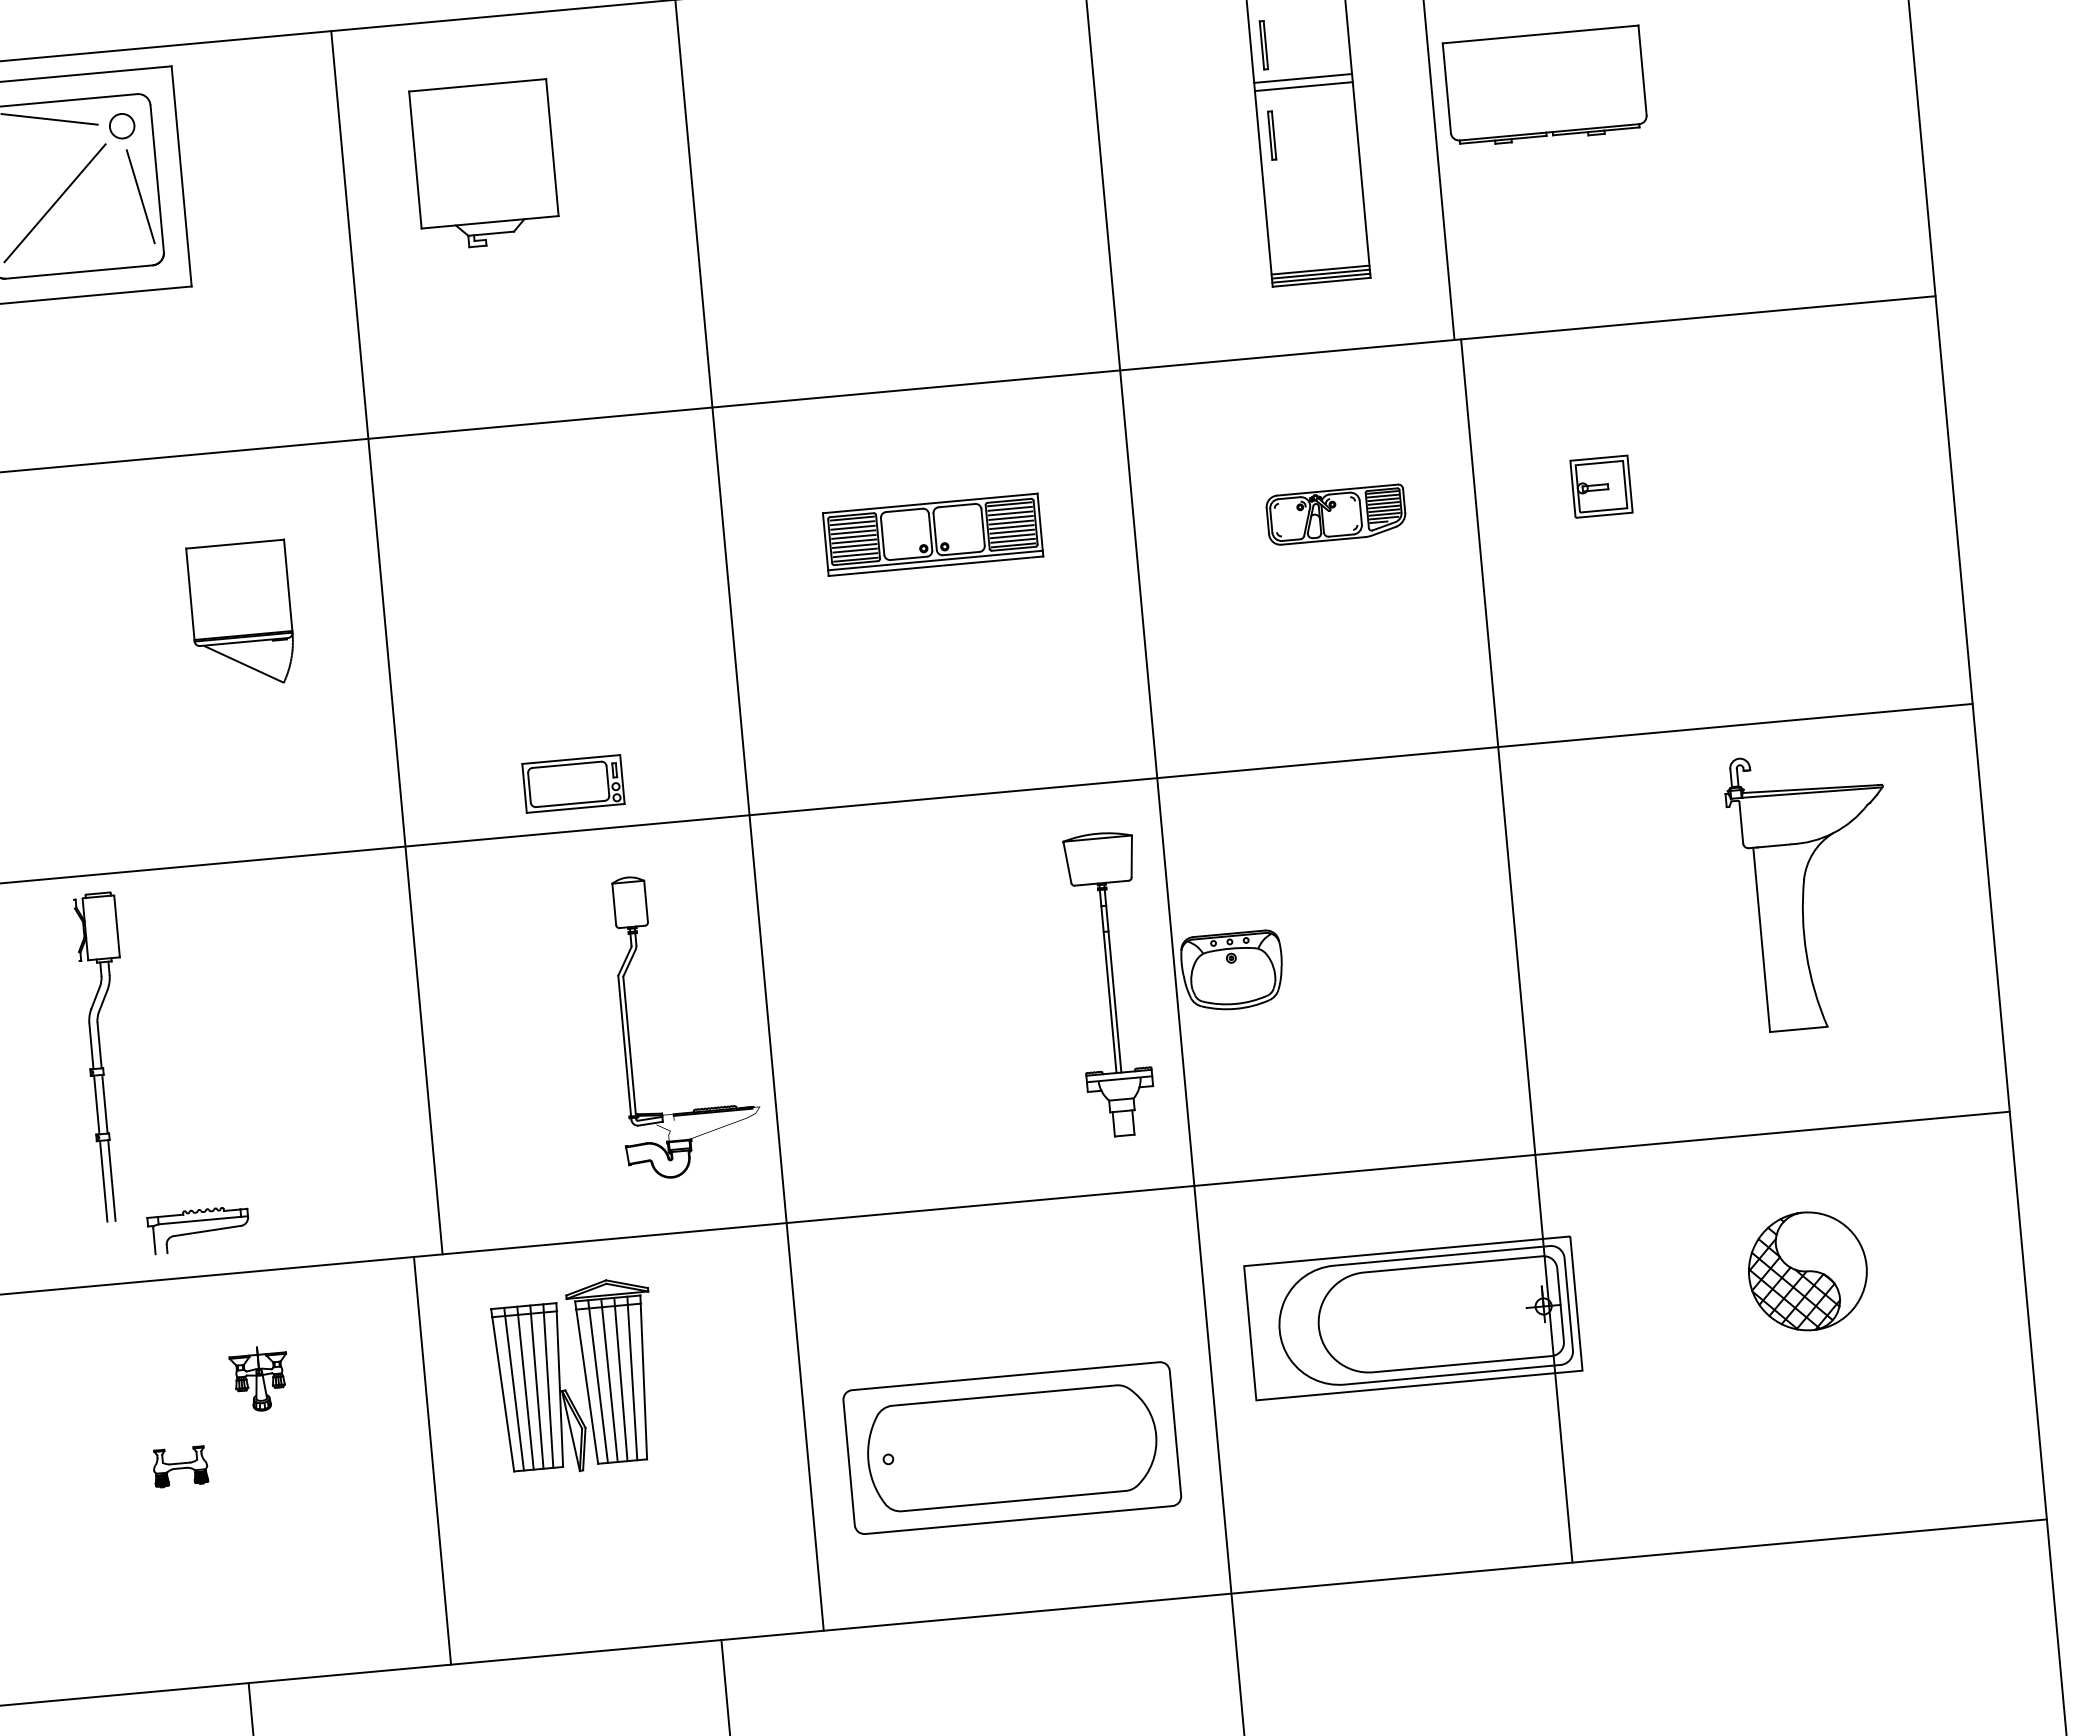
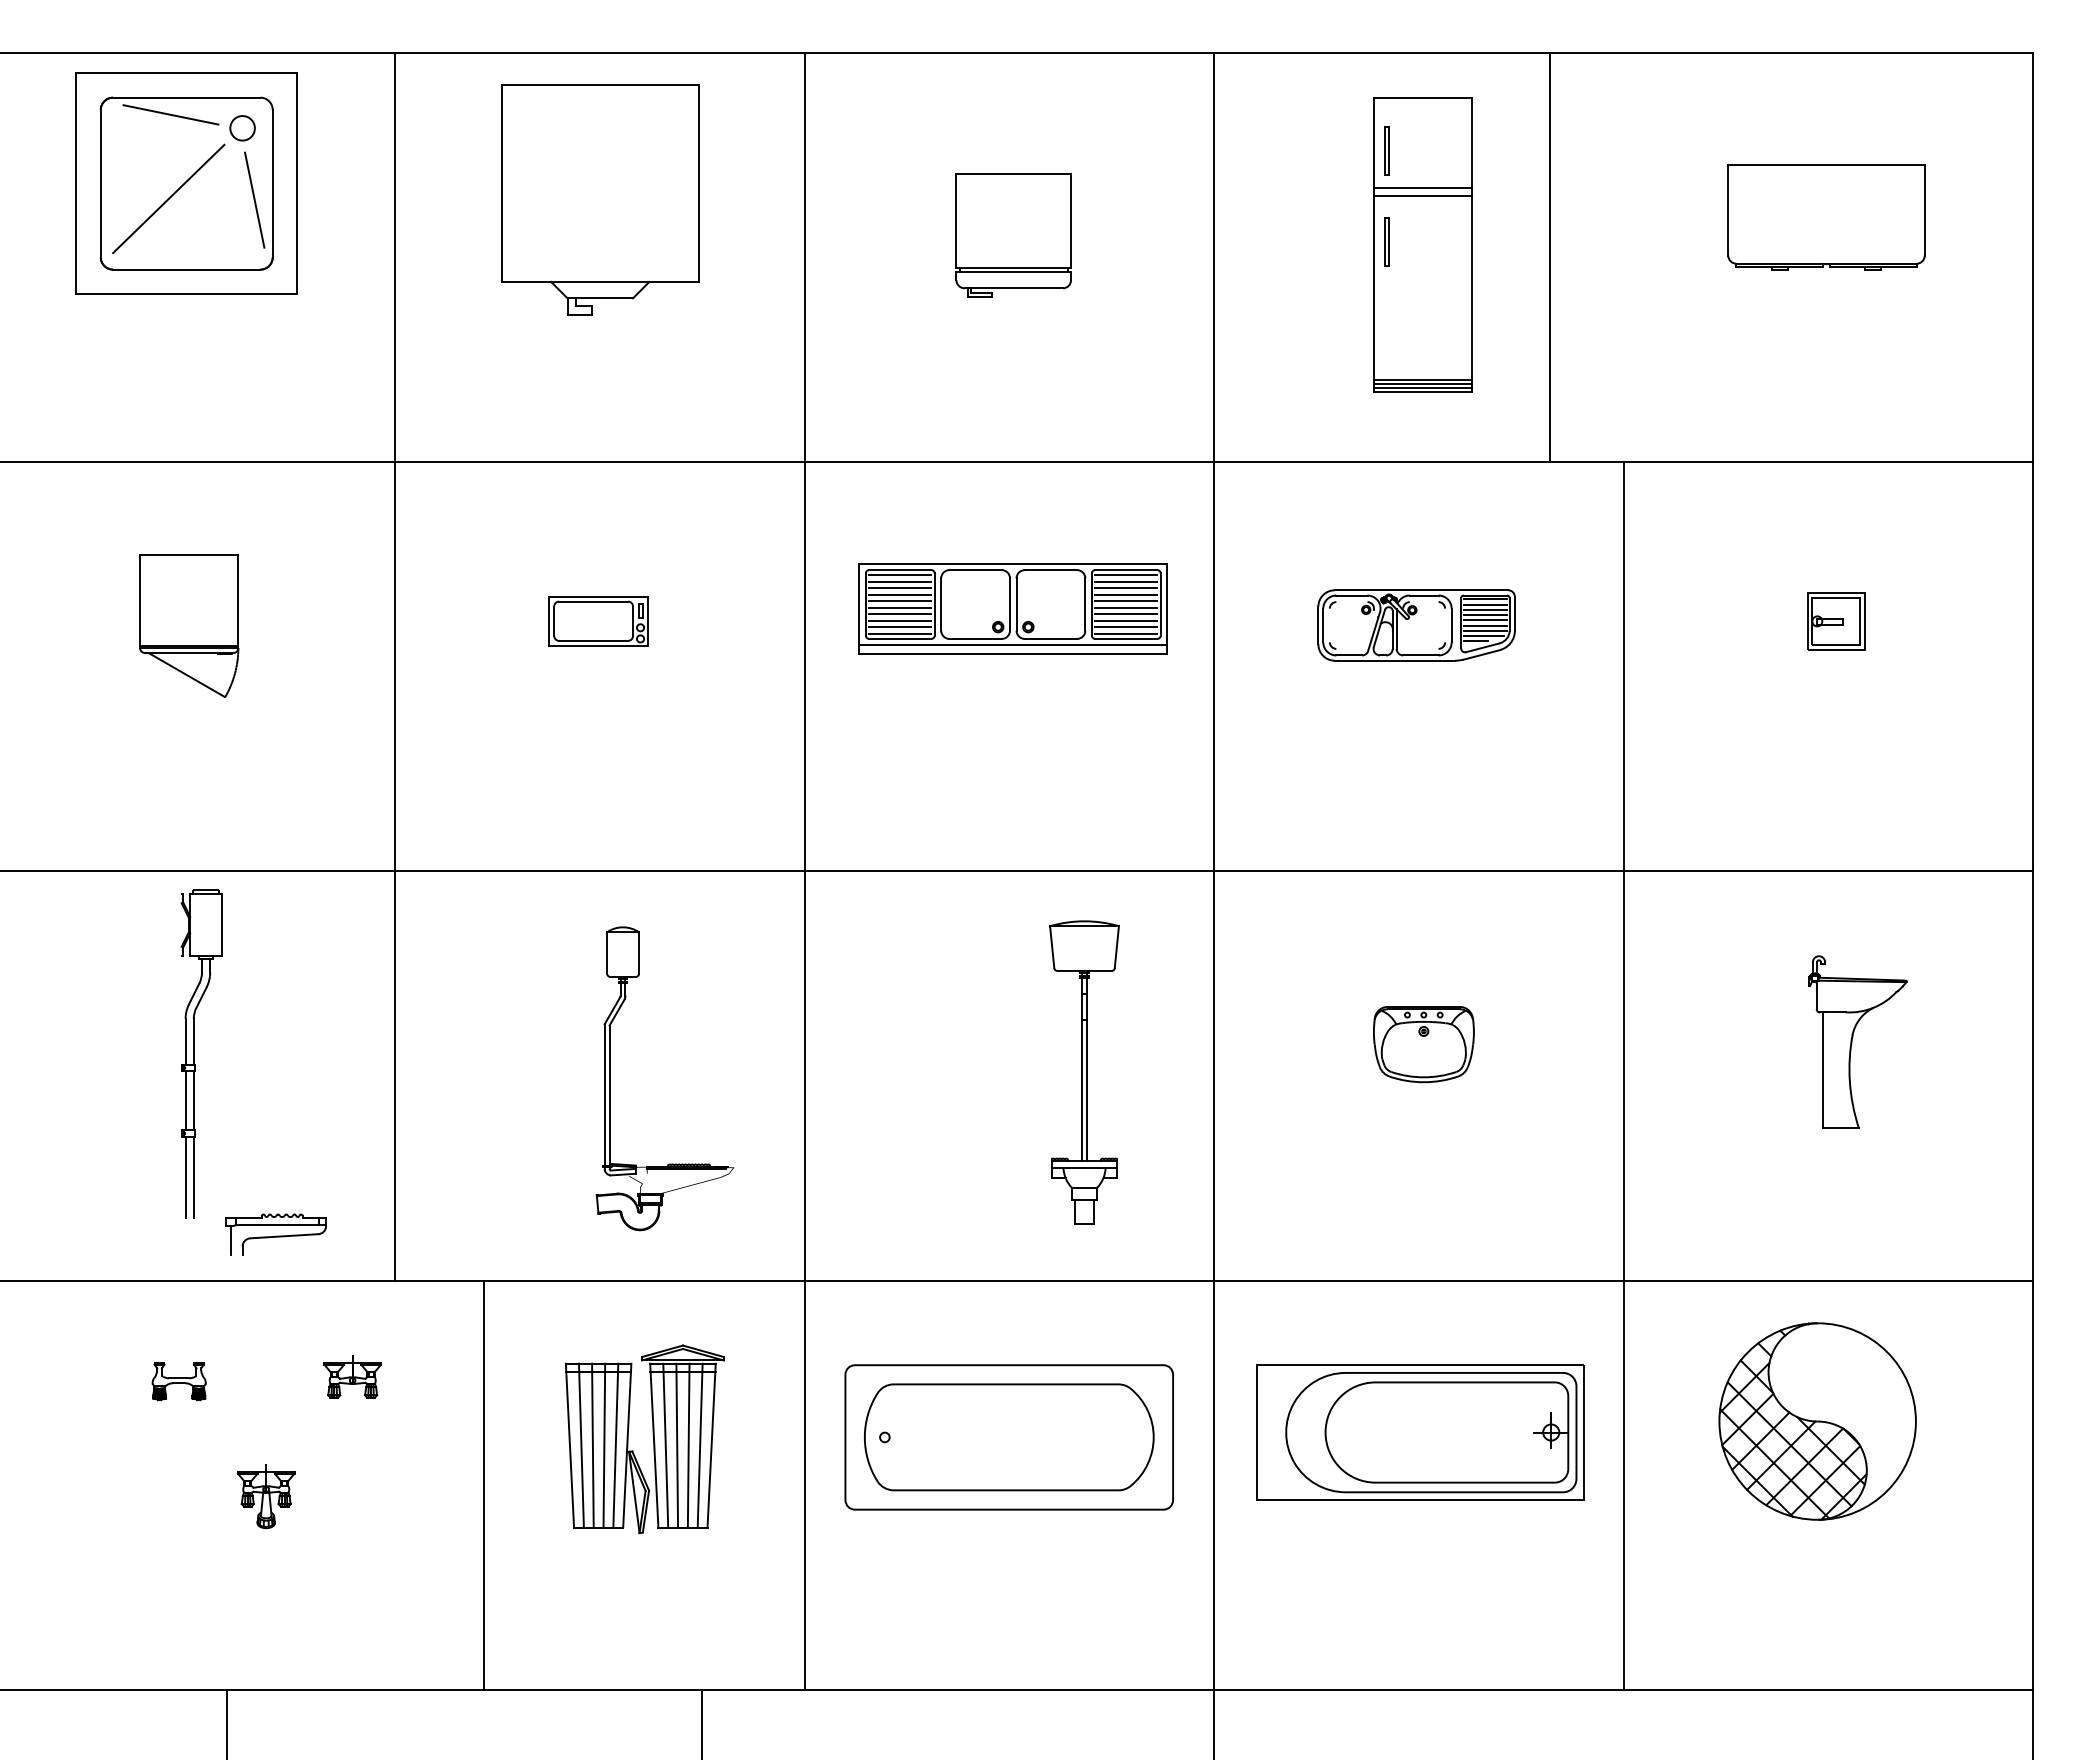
part: (1545, 86) -> (1826, 217), moved
part: (899, 163) -> (1013, 235), added
part: (485, 164) -> (600, 199), size x1.43
part: (1601, 486) -> (1836, 621), moved
part: (1336, 514) -> (1416, 625), size x1.43
part: (932, 534) -> (1012, 608), size x1.43
part: (241, 614) -> (189, 625), moved
line: (386, 642) -> (395, 666), moved
part: (573, 784) -> (598, 621), moved
part: (1813, 889) -> (1857, 1041), size x0.62
line: (1516, 950) -> (1623, 1075), moved
part: (1232, 971) -> (1423, 1044), moved
part: (1110, 984) -> (1084, 1072), moved
part: (628, 1029) -> (610, 1078), moved
part: (103, 1074) -> (195, 1071), moved
part: (1807, 1271) -> (1817, 1421), size x1.67
part: (344, 1359) -> (352, 1376), added
part: (583, 1372) -> (652, 1435), moved
part: (260, 1379) -> (266, 1496), moved
part: (1011, 1448) -> (1008, 1437), moved
line: (432, 1460) -> (483, 1485), moved
part: (179, 1466) -> (178, 1381), moved

